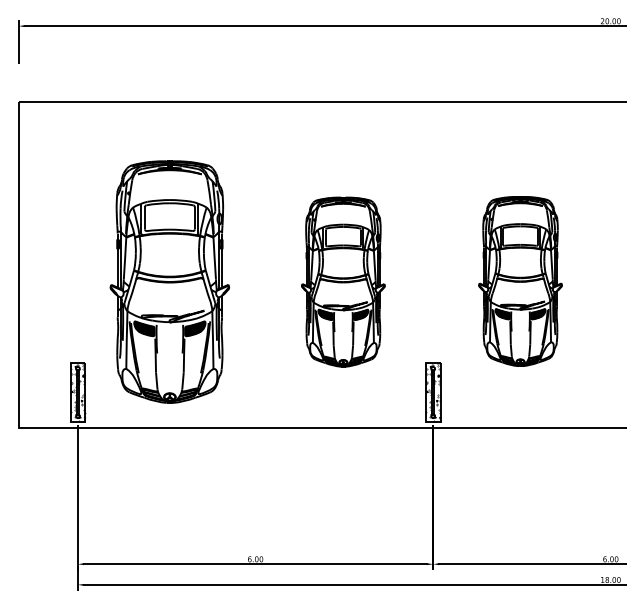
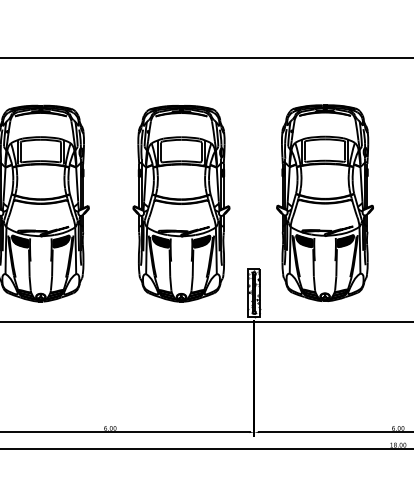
part: (343, 281) -> (181, 203), size x1.43
part: (520, 281) -> (325, 203), size x1.43

